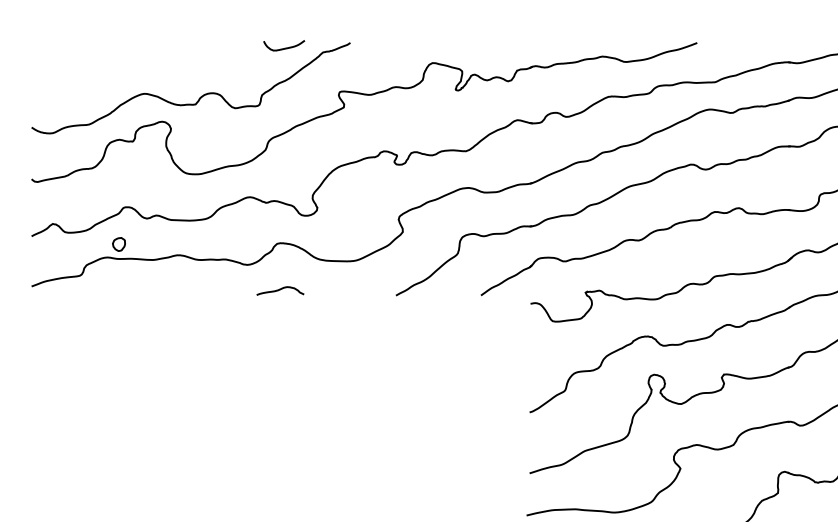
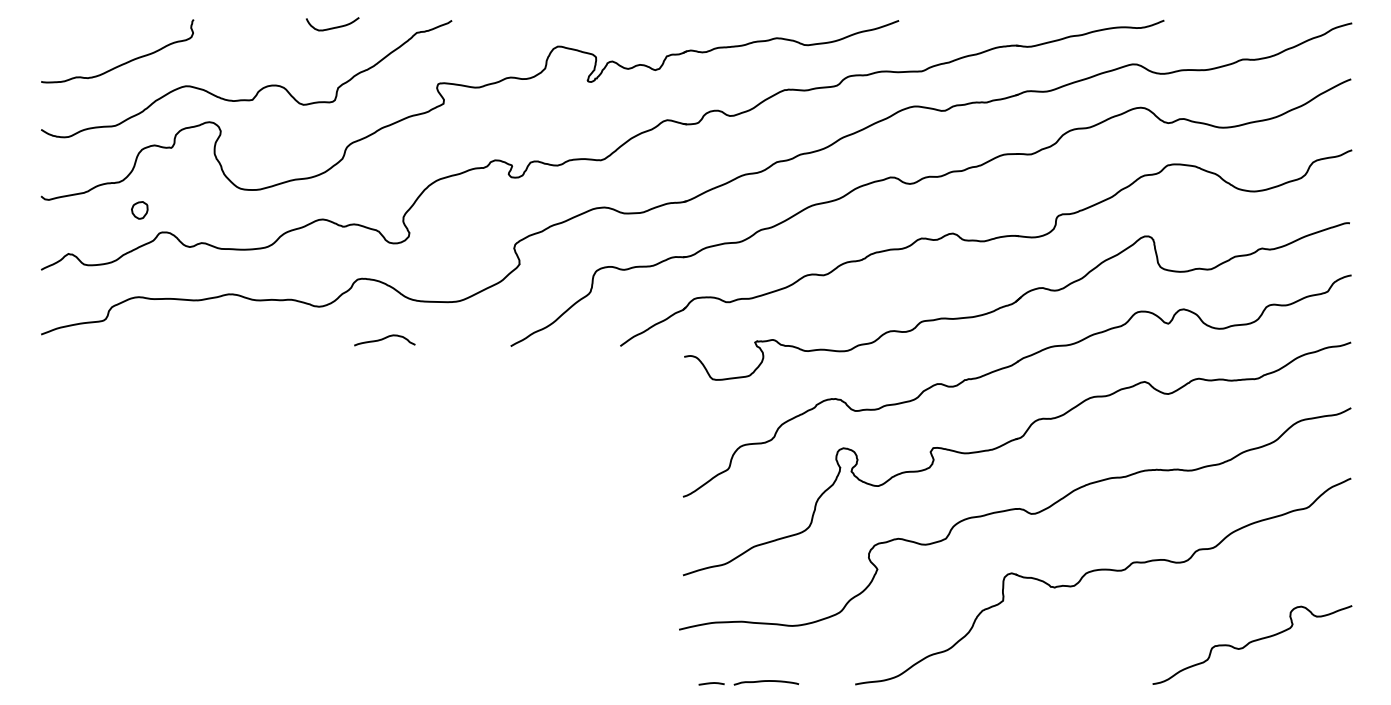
curve: (284, 48) -> (332, 27), moved
curve: (94, 76) -> (122, 63), added
part: (118, 244) -> (139, 210), moved
curve: (280, 290) -> (384, 339), moved

